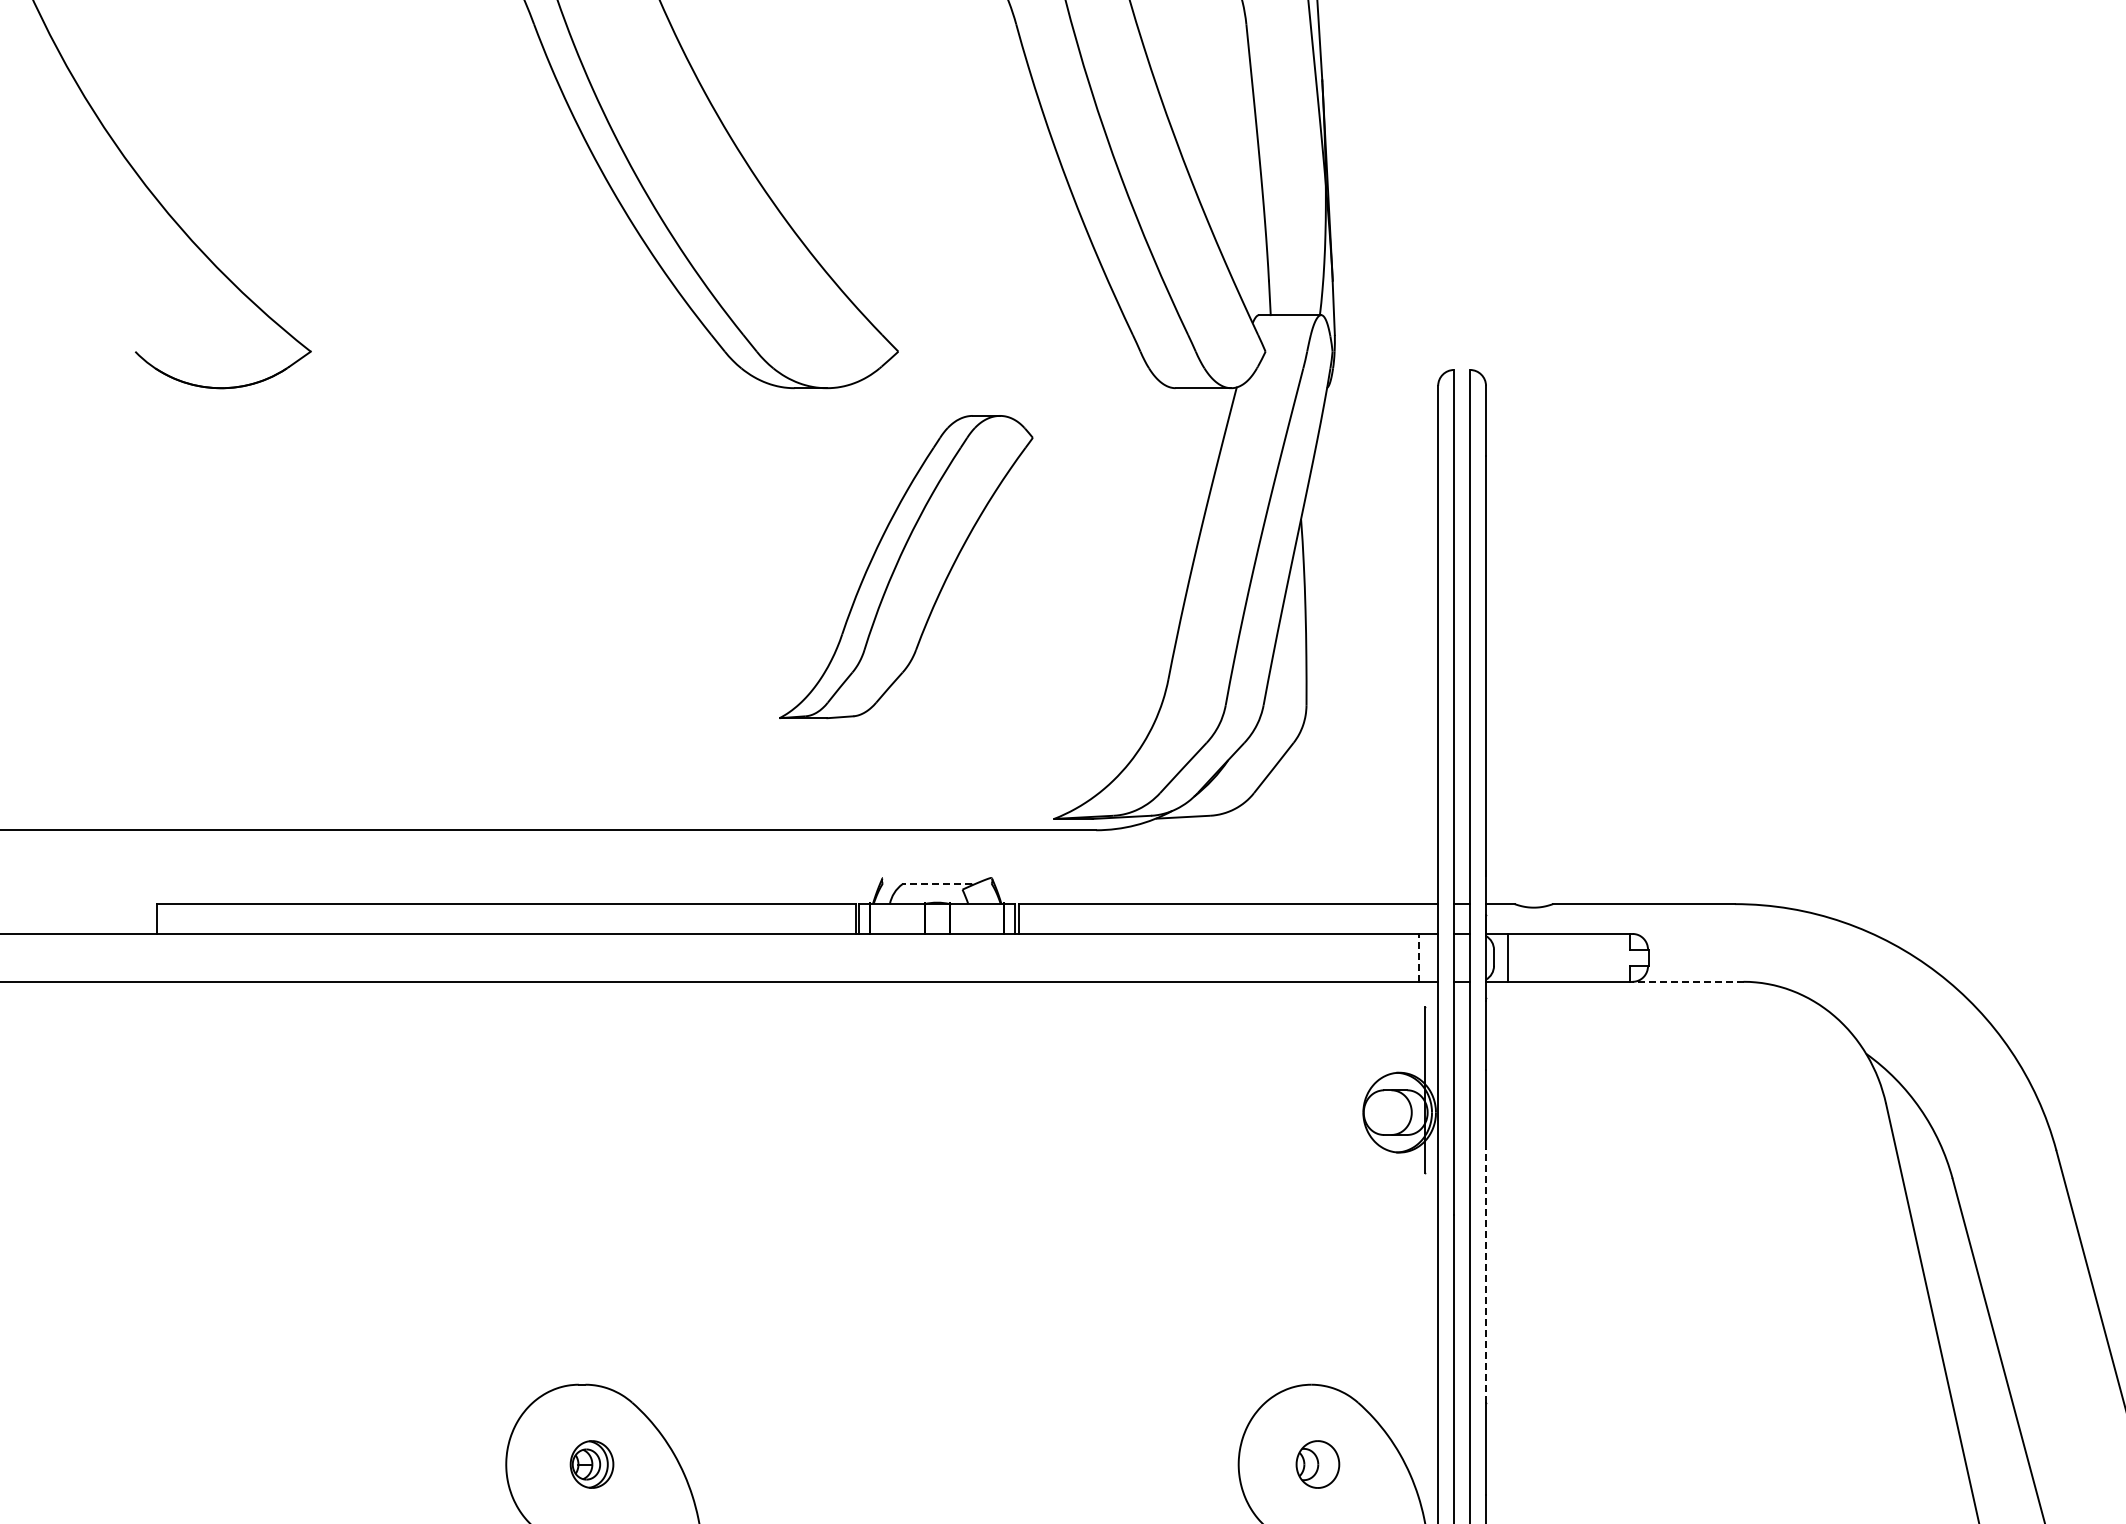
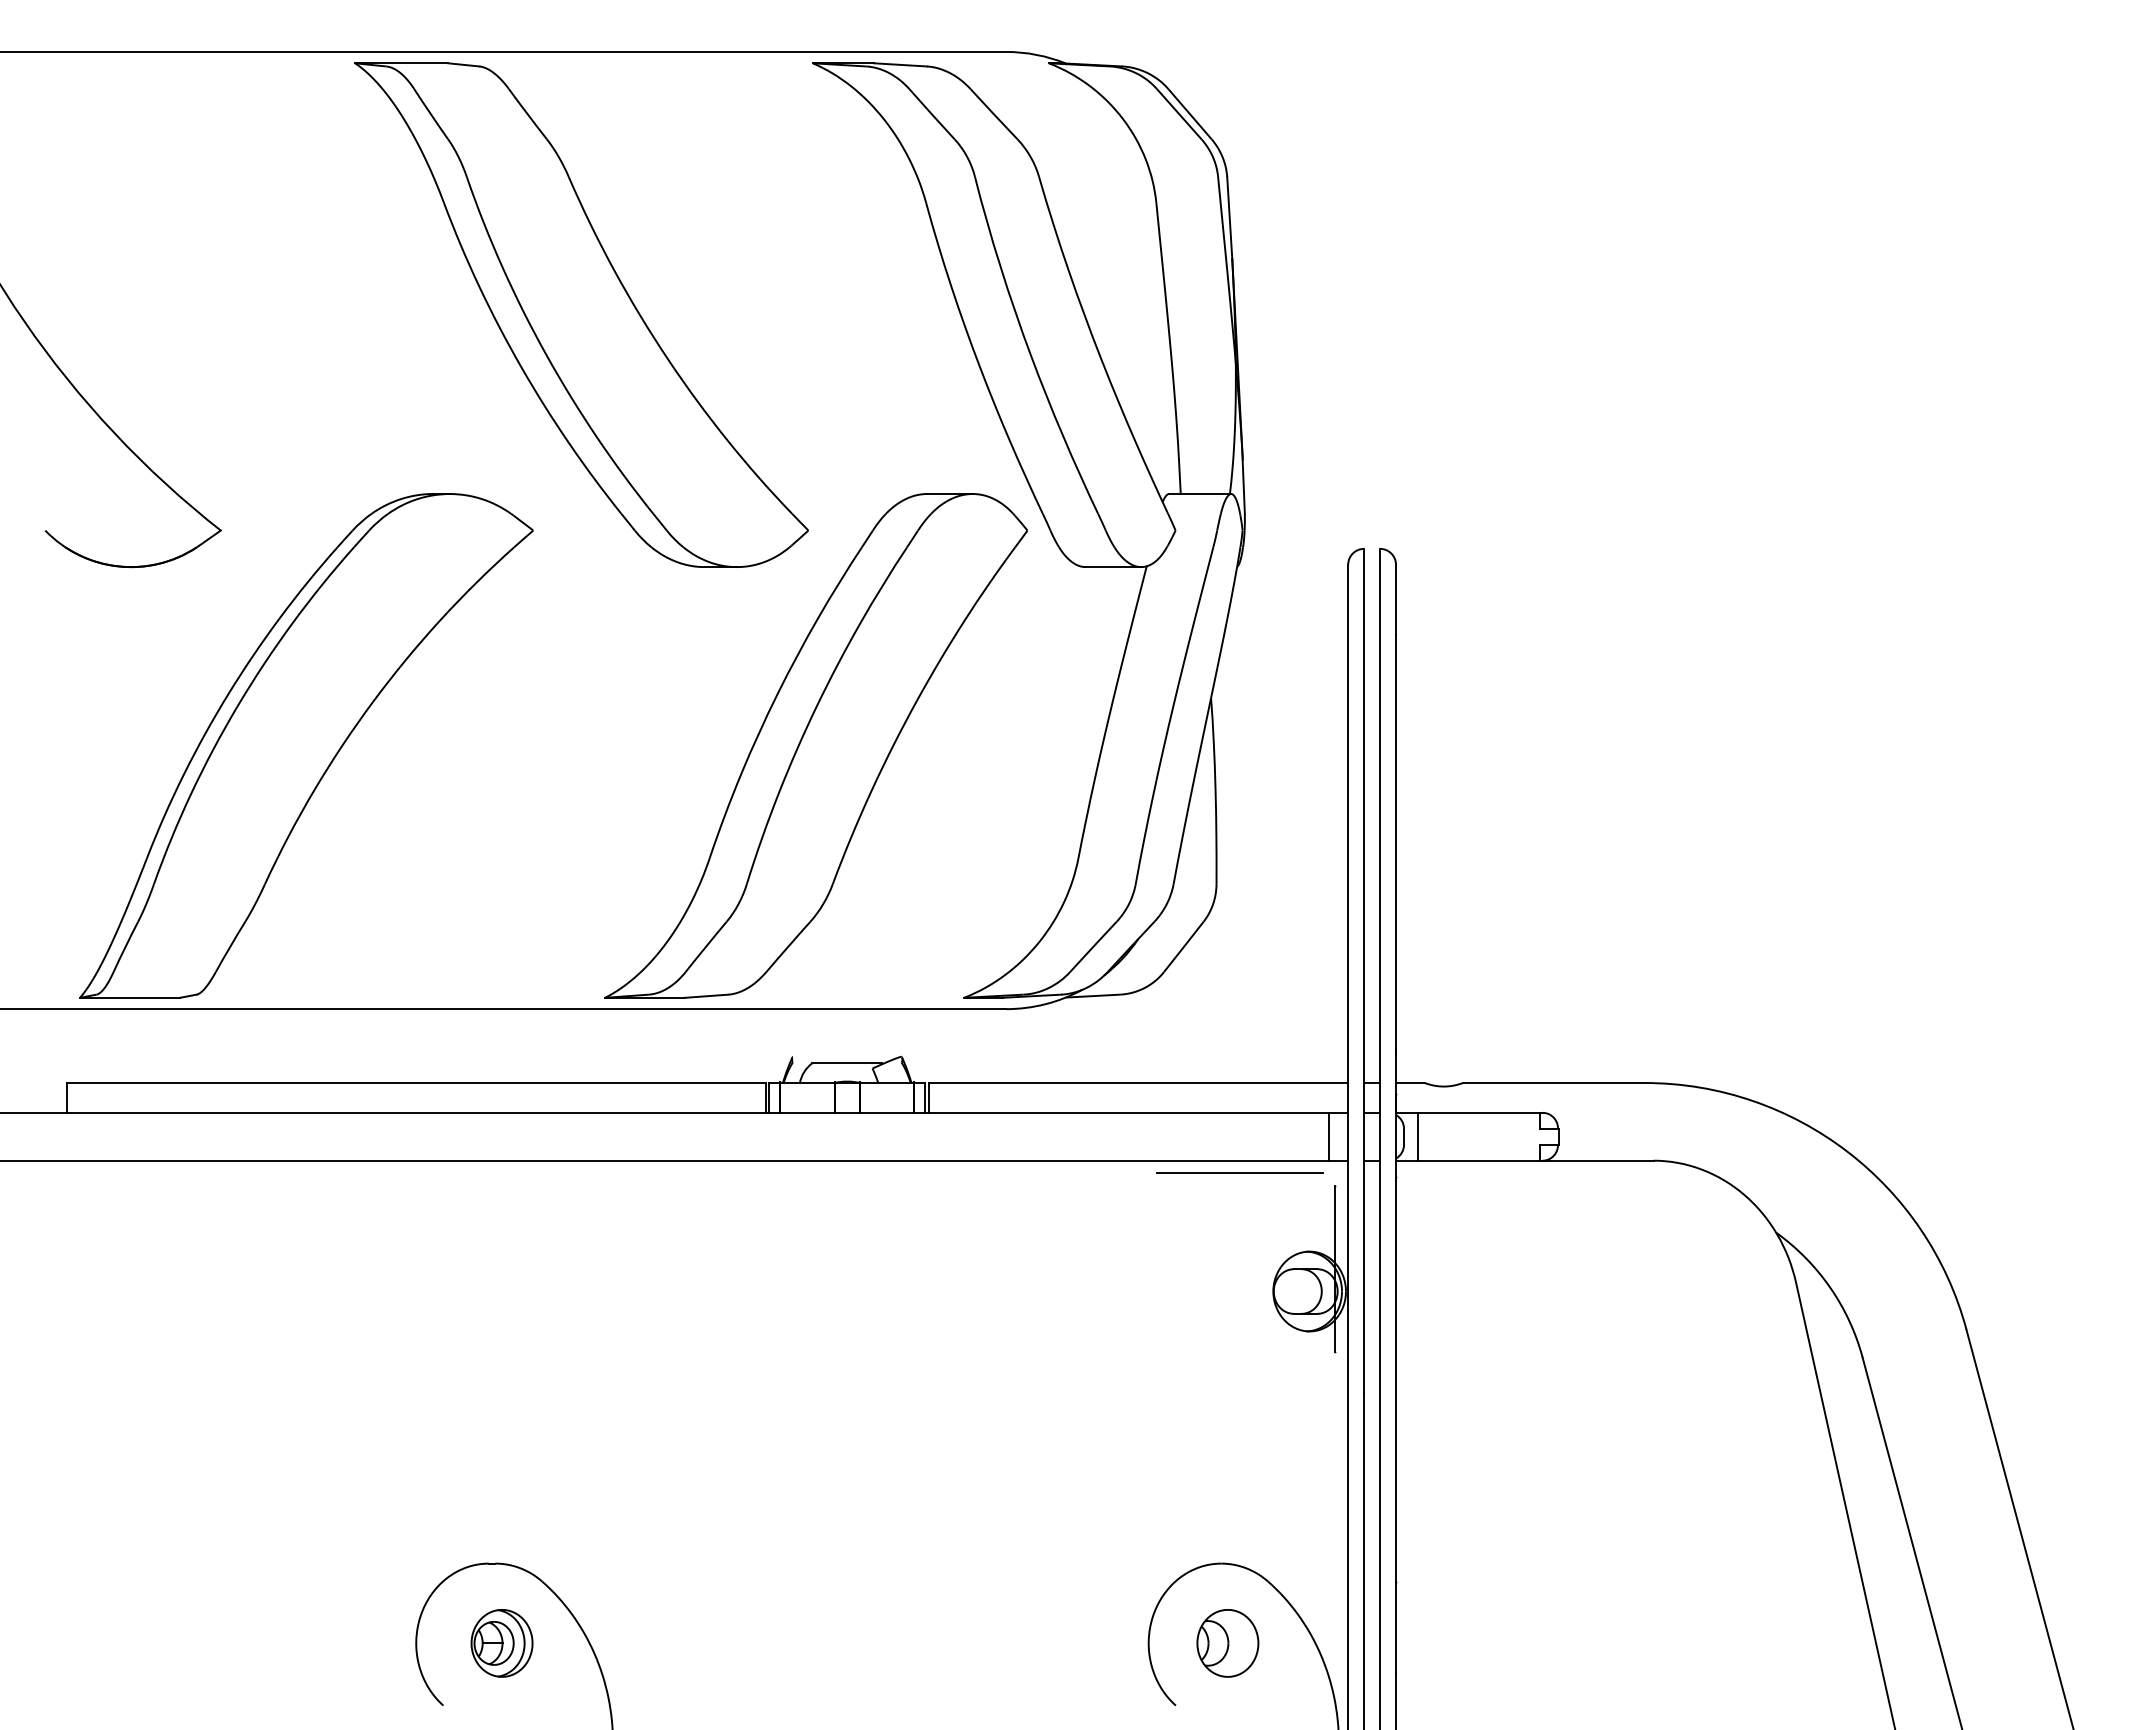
part: (396, 566) -> (306, 745), added
part: (905, 566) -> (815, 745), size x1.67
line: (937, 884) -> (847, 1063), dashed -> solid
line: (1419, 957) -> (1329, 1136), dashed -> solid
line: (1687, 981) -> (1597, 1160), dashed -> solid
line: (1329, 994) -> (1239, 1173), added
line: (1486, 1276) -> (1396, 1455), dashed -> solid
part: (591, 1464) -> (501, 1643), size x1.43
part: (1317, 1464) -> (1227, 1643), size x1.43

